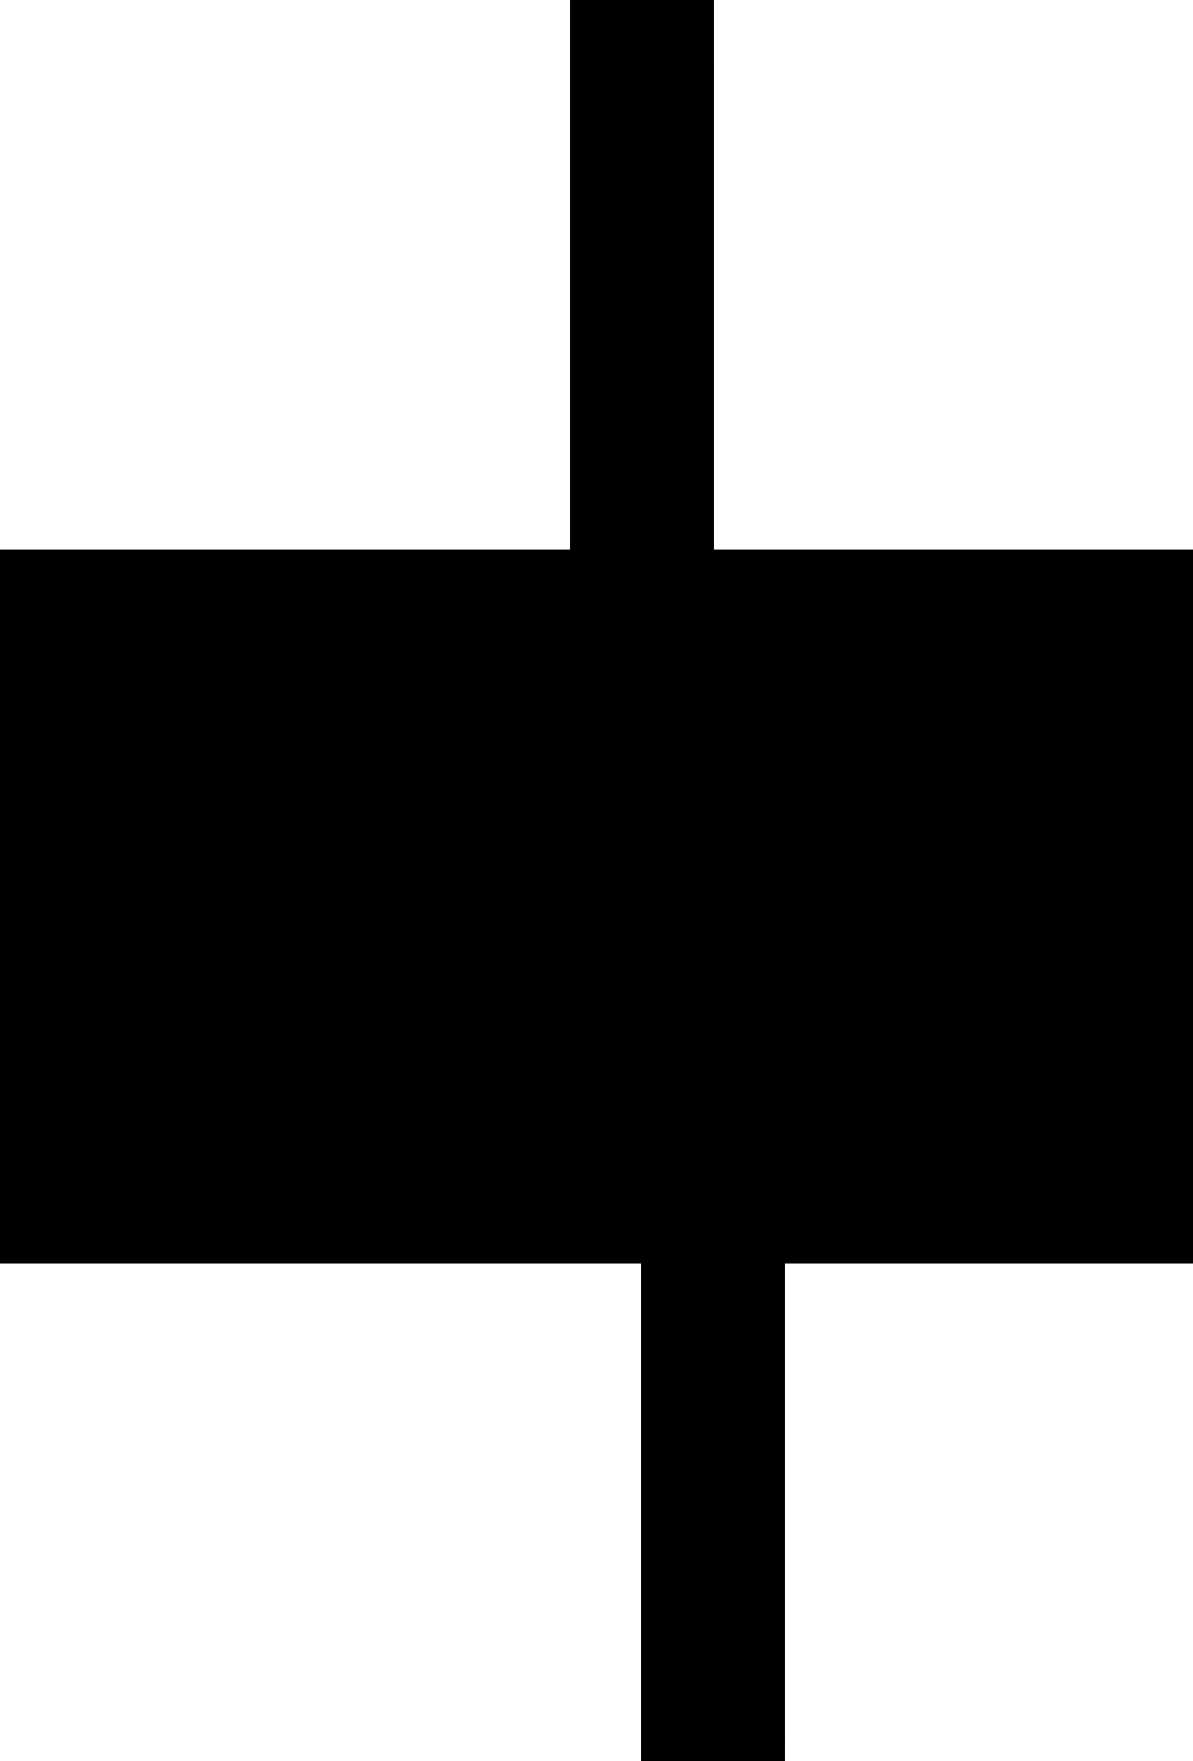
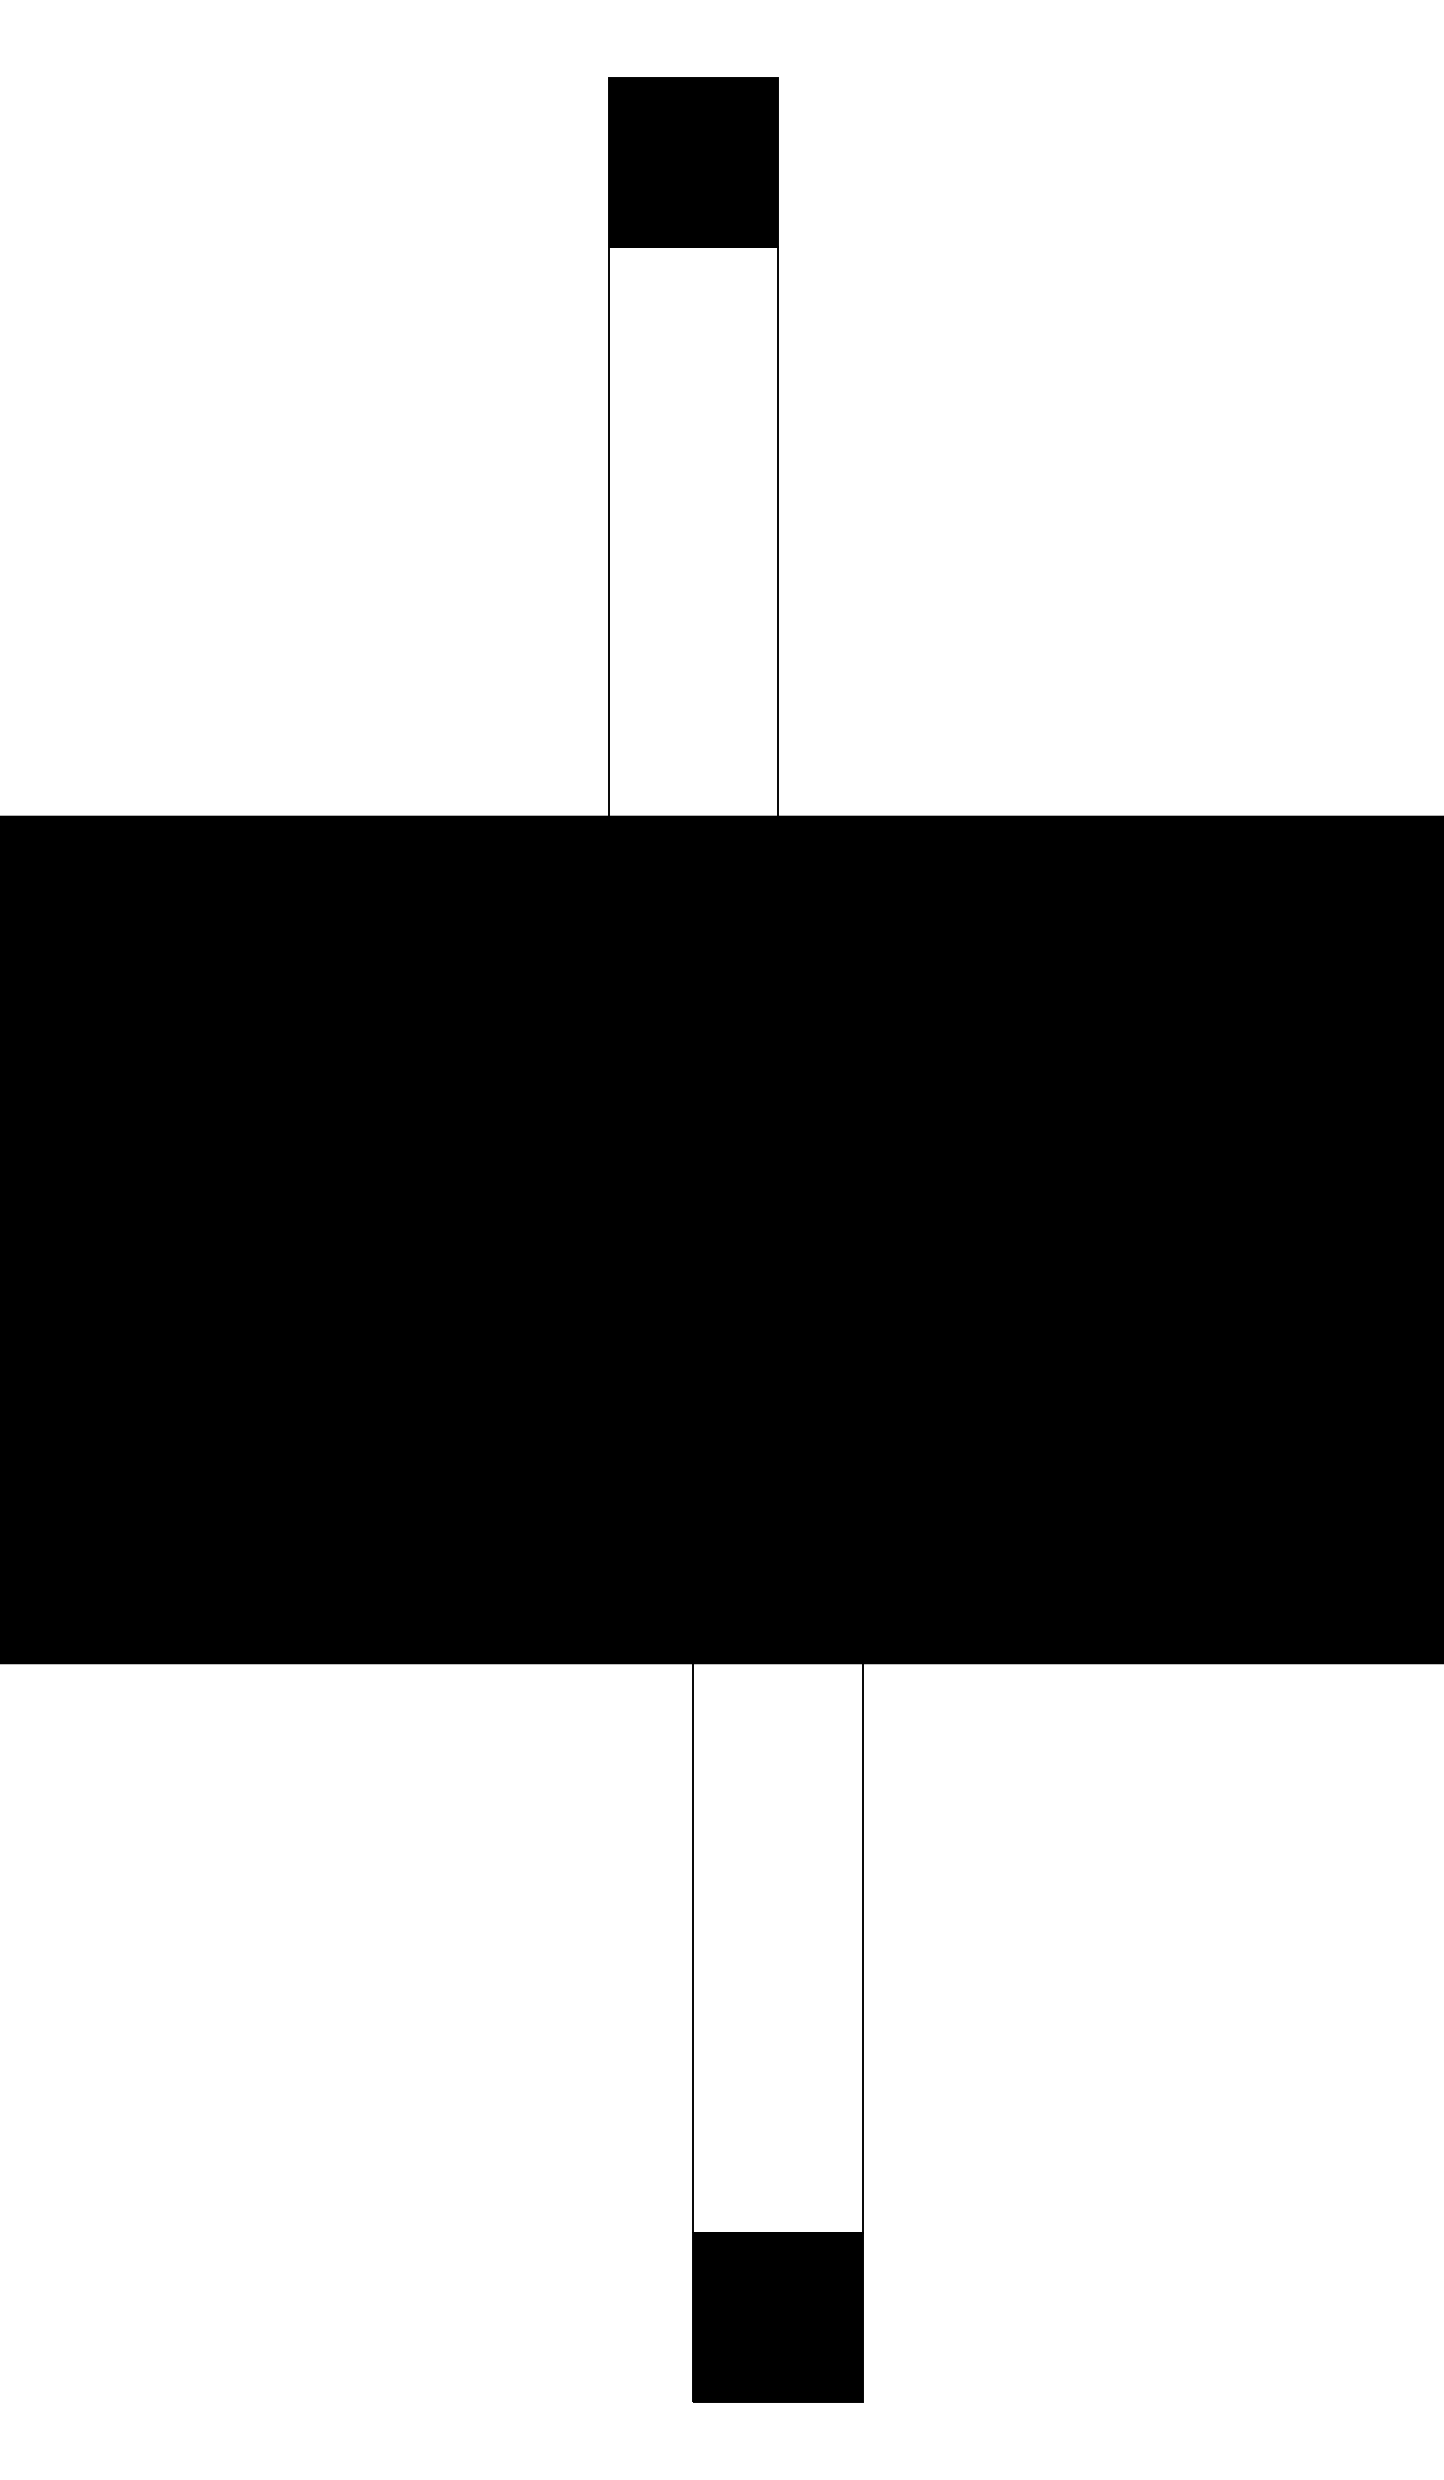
fill: (641, 310) -> (693, 531), removed
fill: (712, 1501) -> (777, 1947), removed

